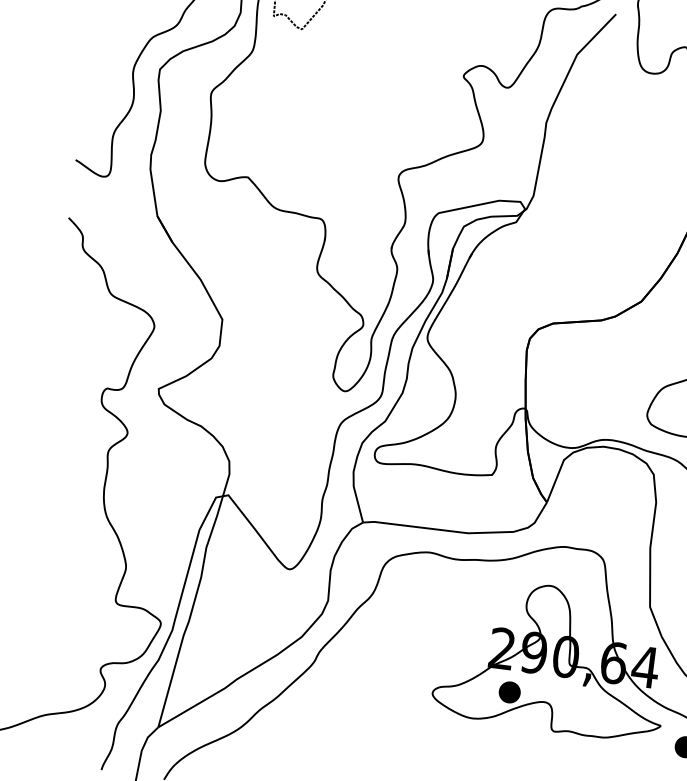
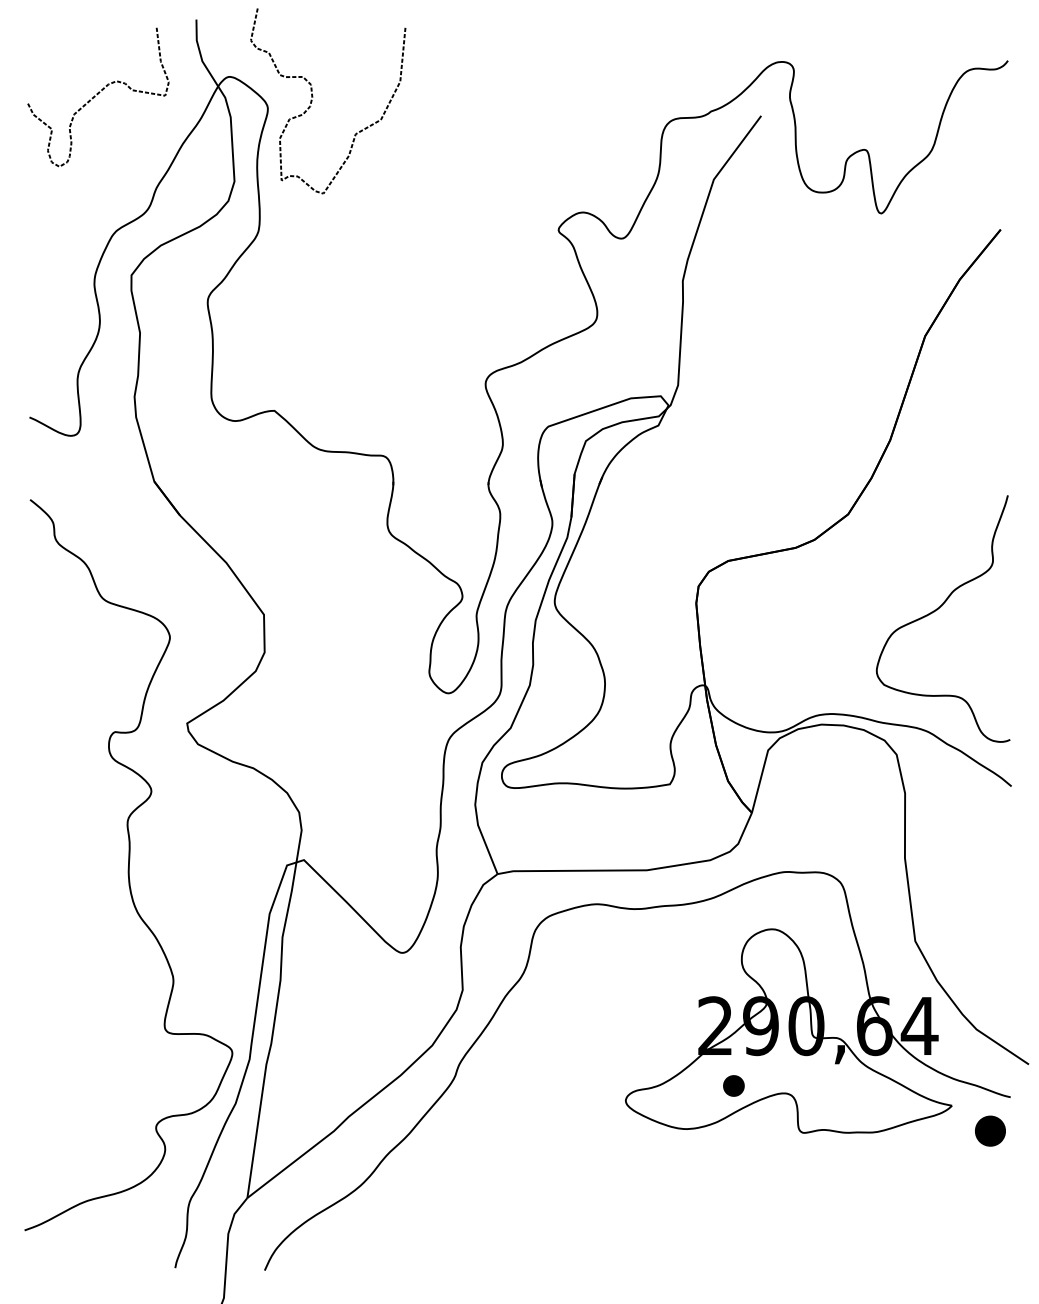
part: (509, 692) -> (733, 1085), size x0.7

